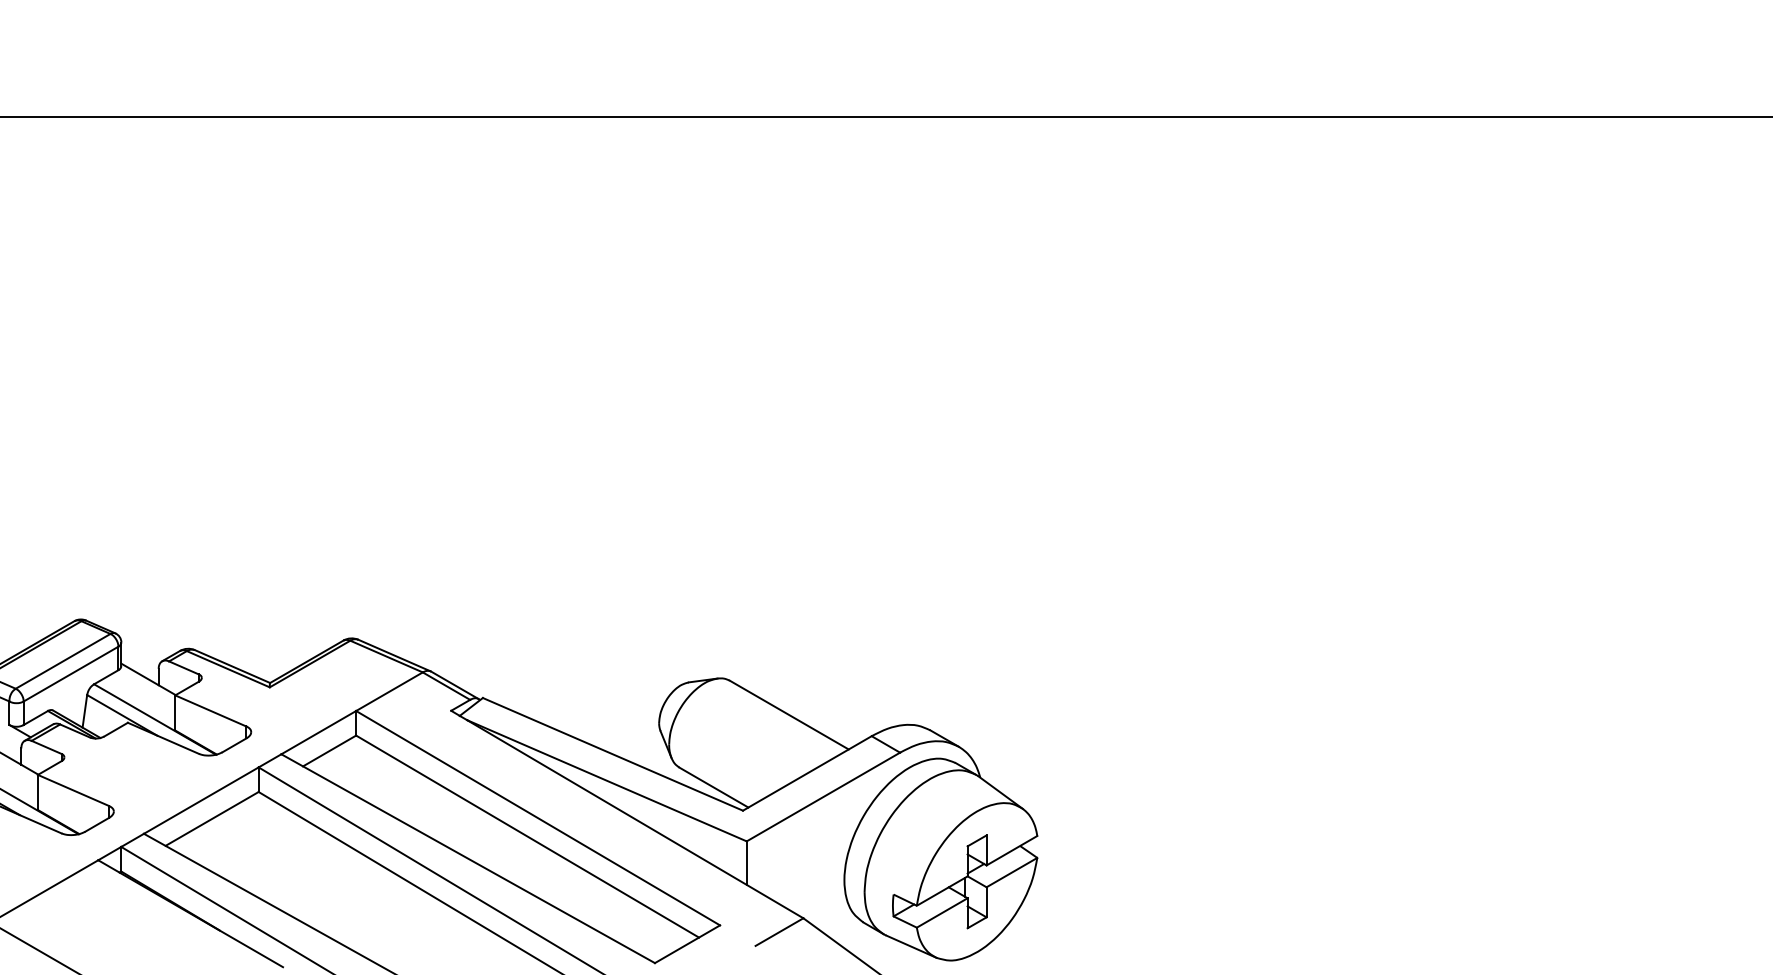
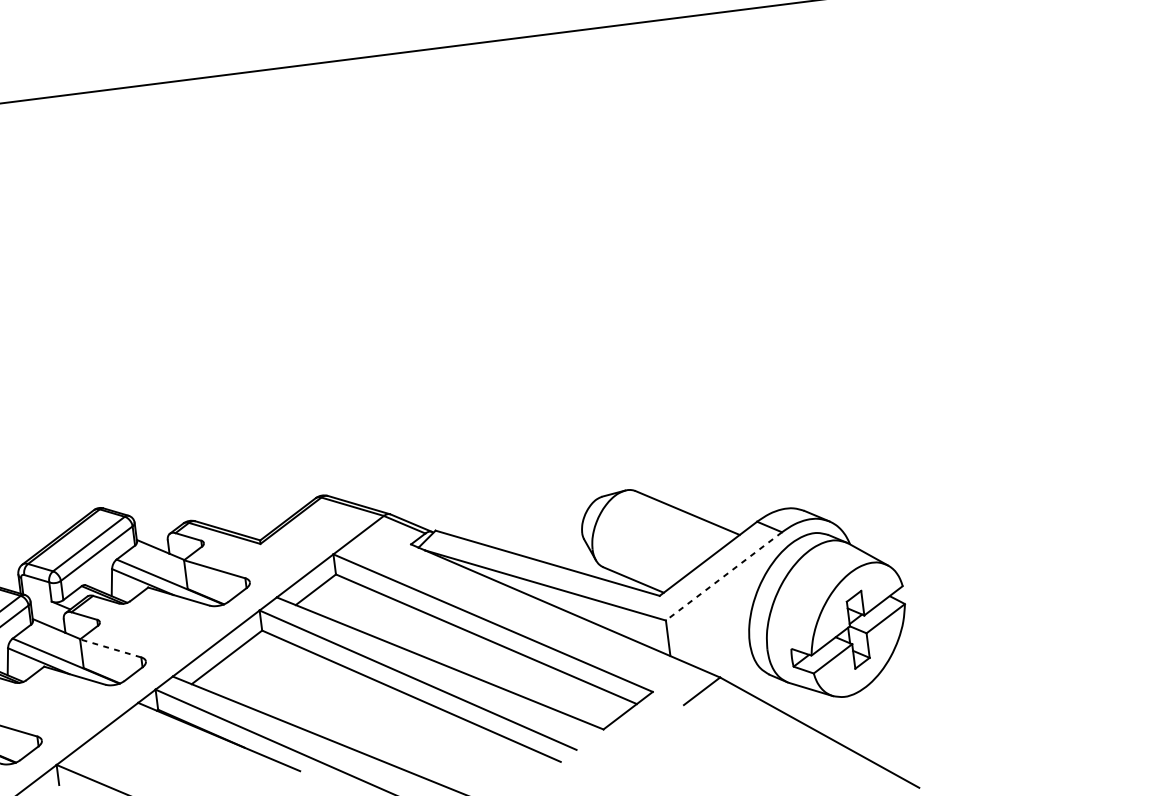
line: (73, 790) -> (110, 648), solid -> dashed
line: (823, 797) -> (724, 576), solid -> dashed

